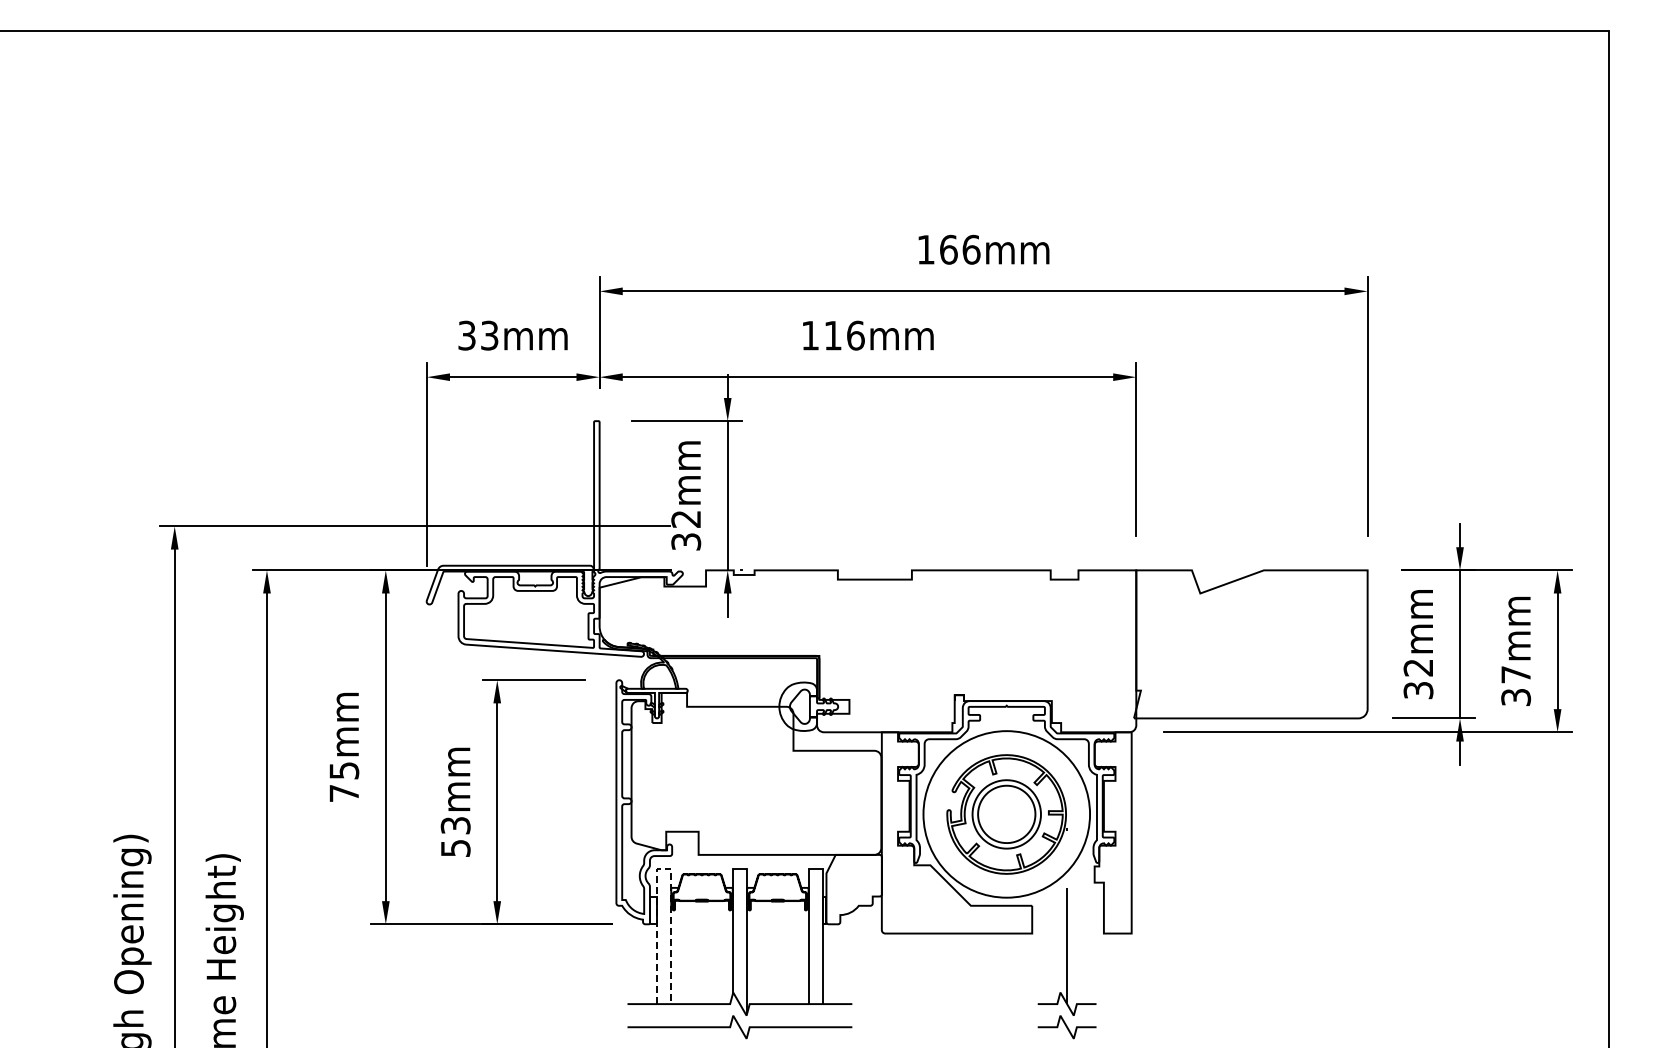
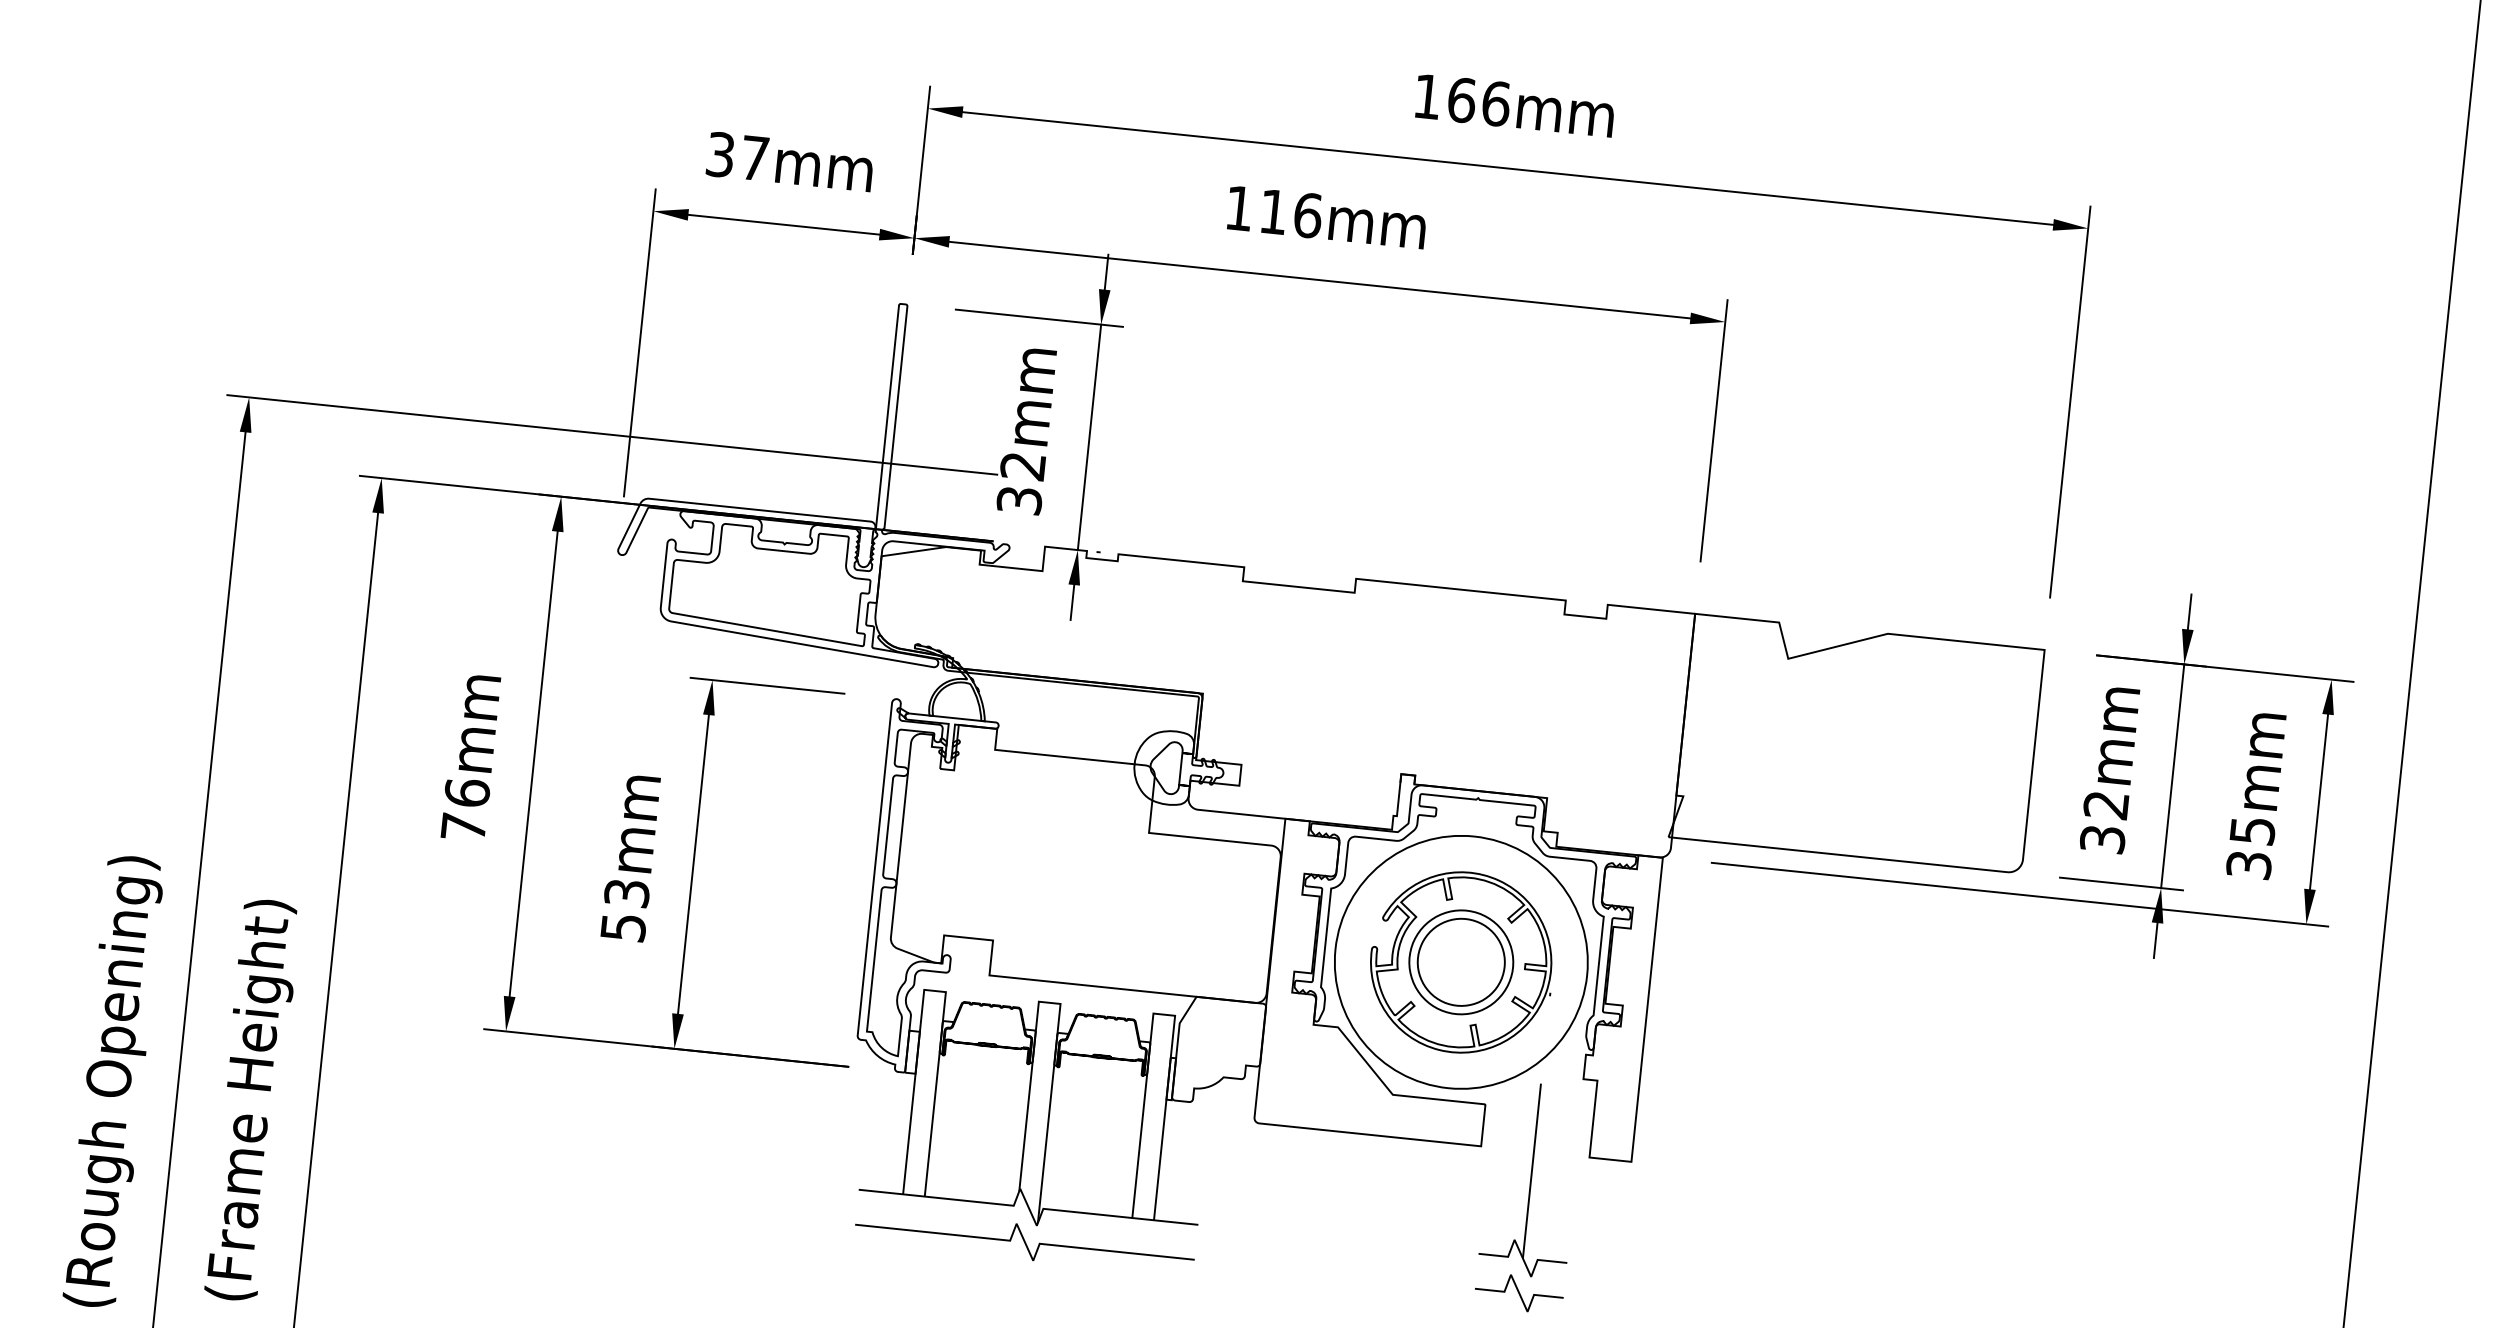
text: (489, 335) -> (754, 158), 33mm -> 37mm
text: (1516, 674) -> (2253, 830), 37mm -> 35mm
text: (344, 770) -> (467, 792), 75mm -> 76mm
line: (664, 868) -> (935, 990), dashed -> solid

